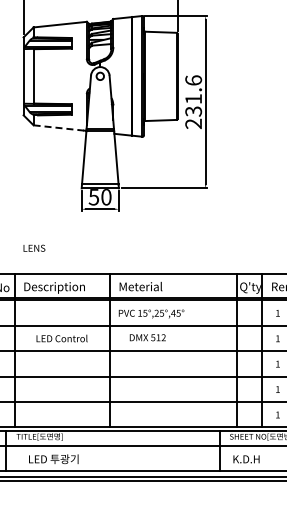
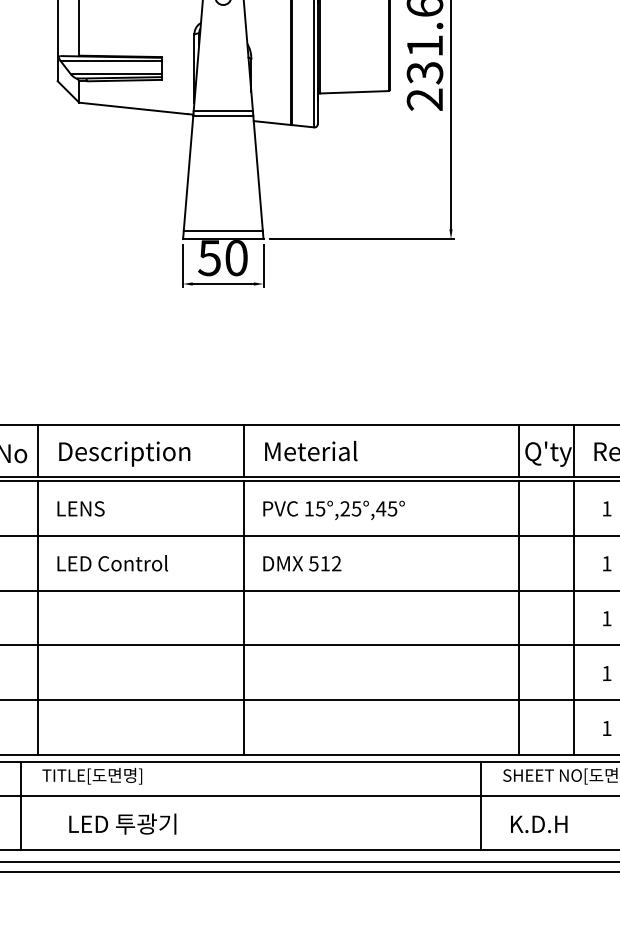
line: (59, 128) -> (135, 109), dashed -> solid
text: (34, 247) -> (81, 507), moved
text: (147, 337) -> (301, 563), moved
text: (61, 338) -> (111, 563), moved

